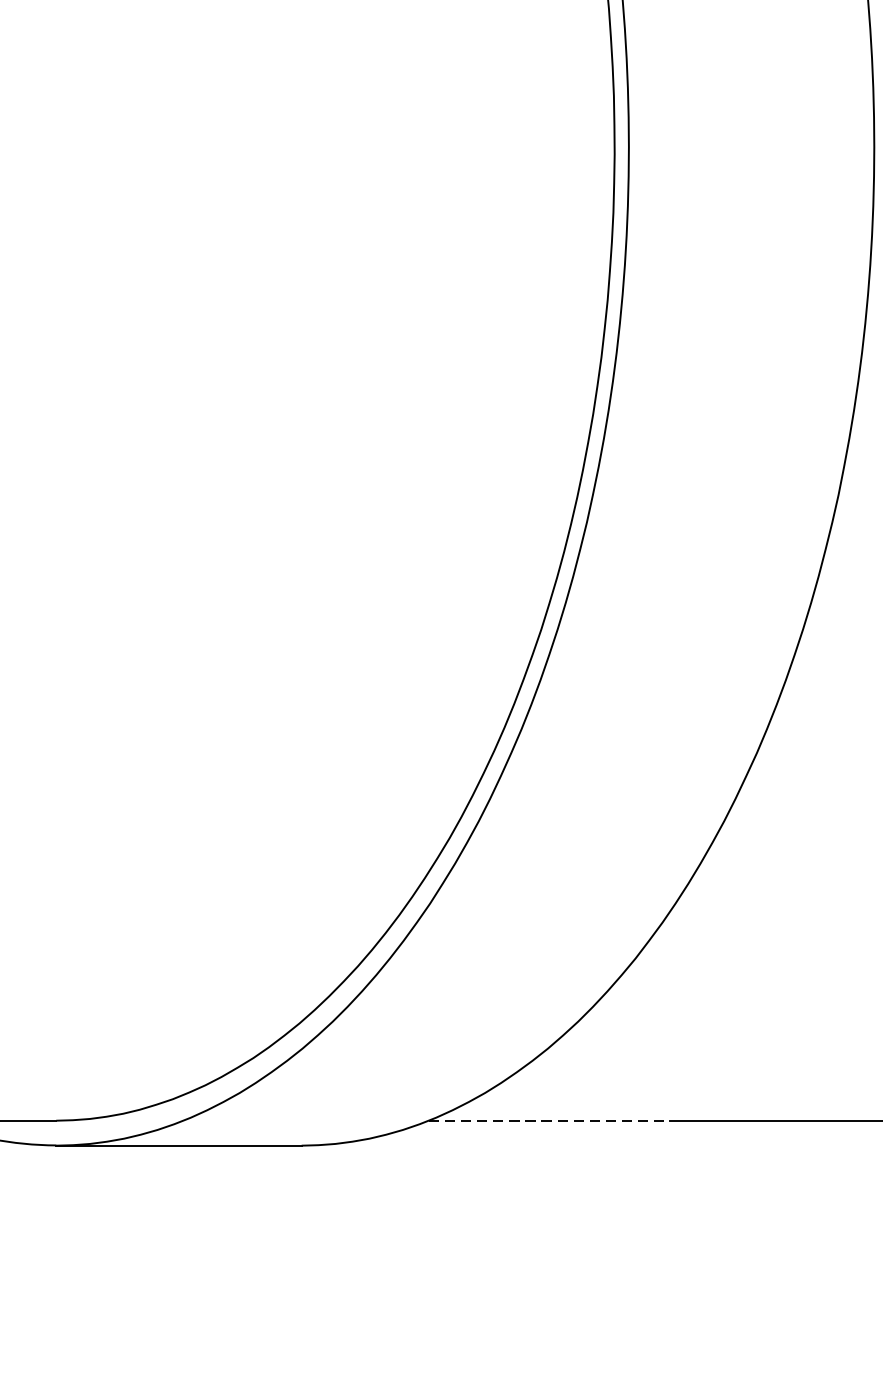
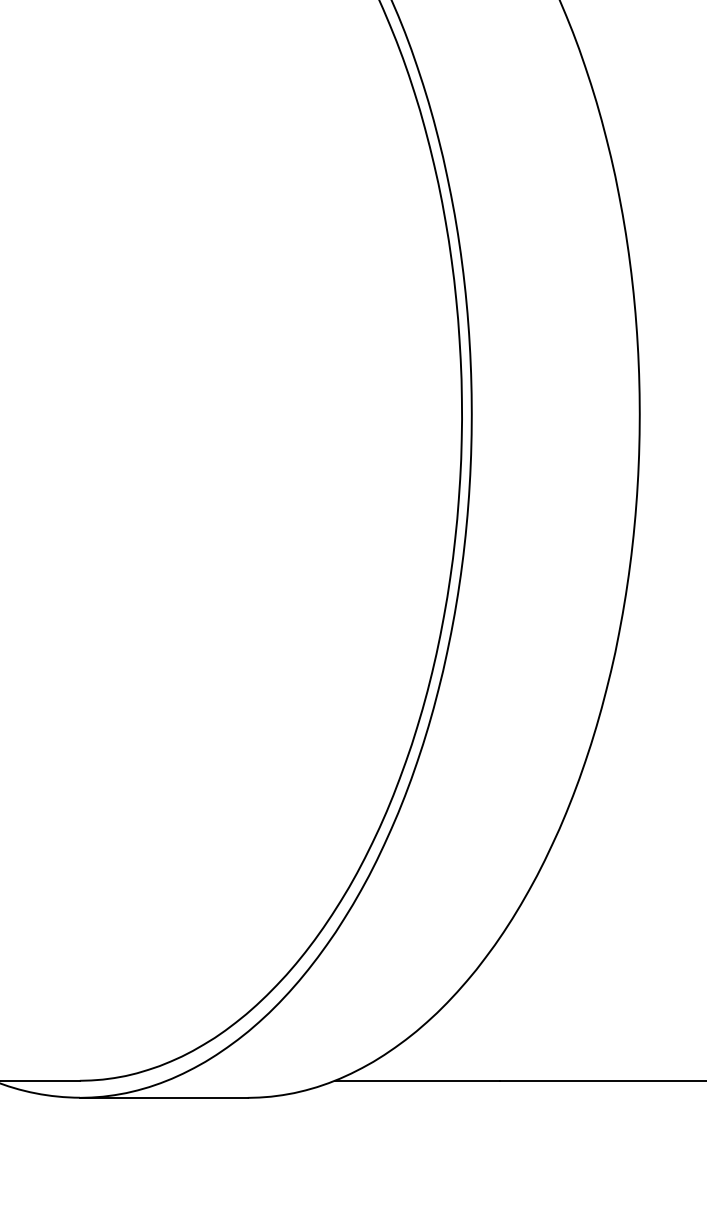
line: (549, 1120) -> (417, 1080), dashed -> solid

